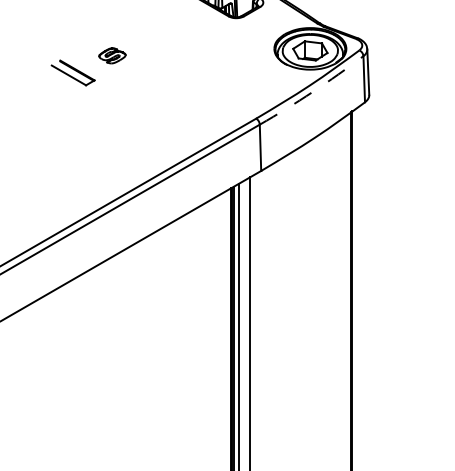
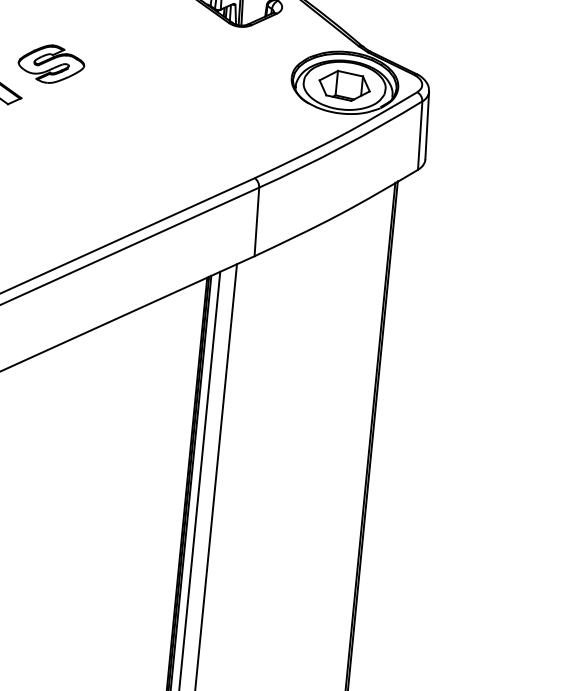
part: (112, 55) -> (51, 63), size x1.67
arc: (312, 92) -> (341, 147), dashed -> solid

